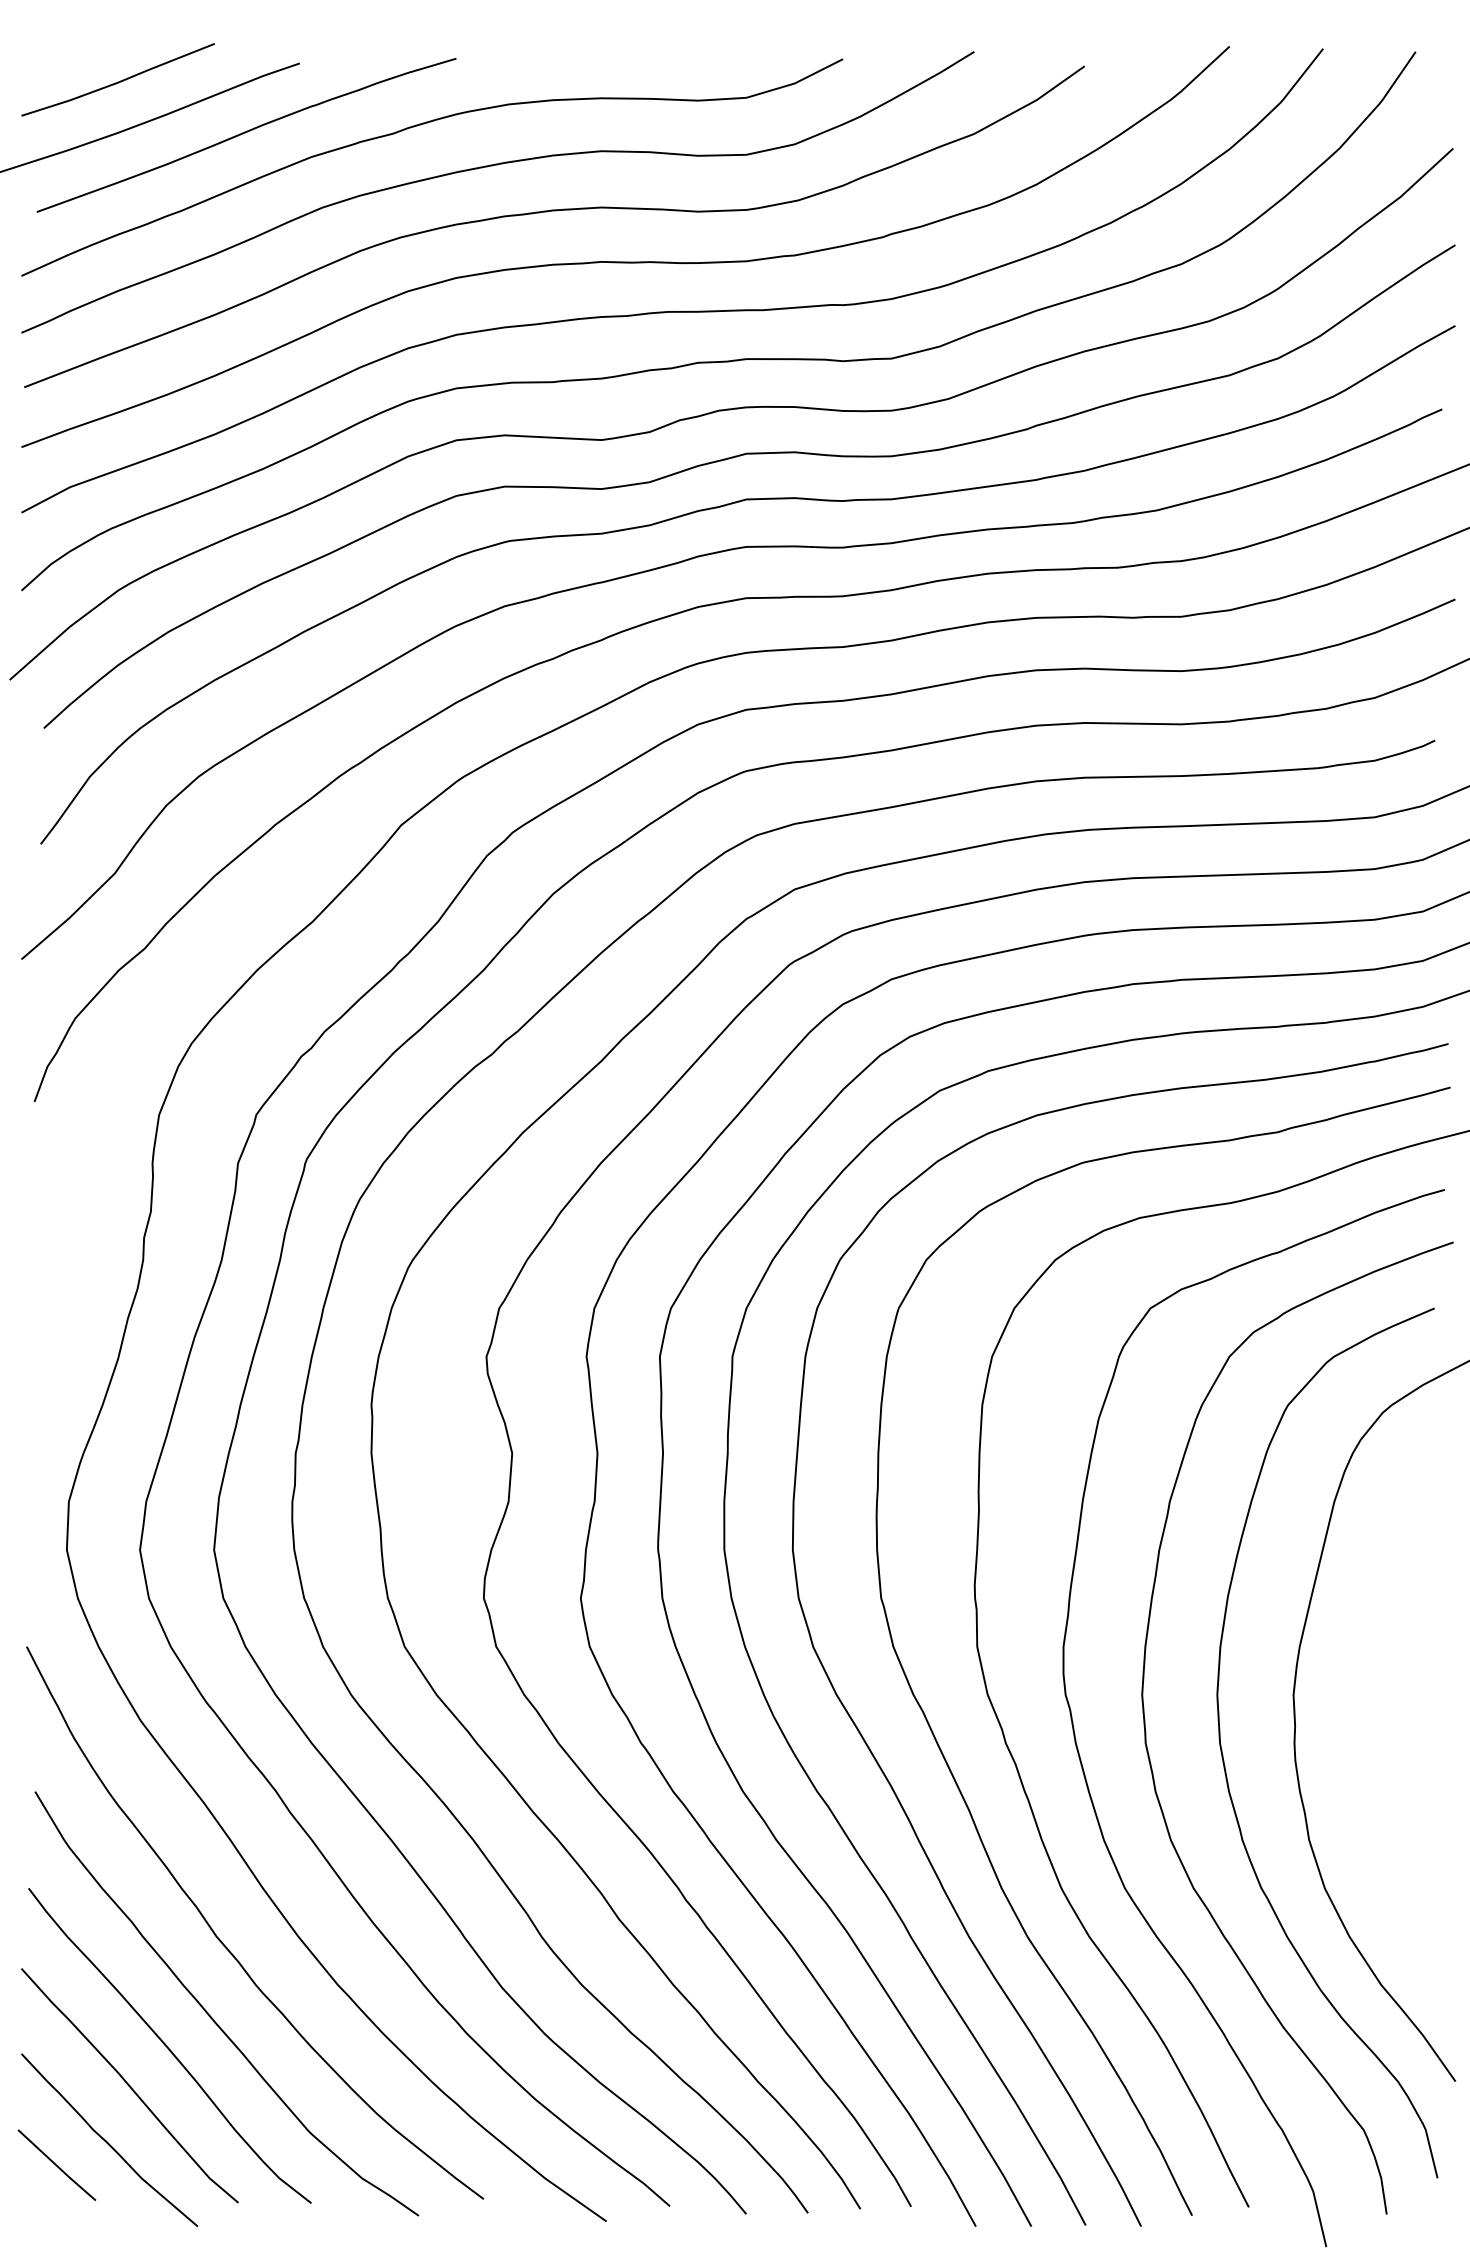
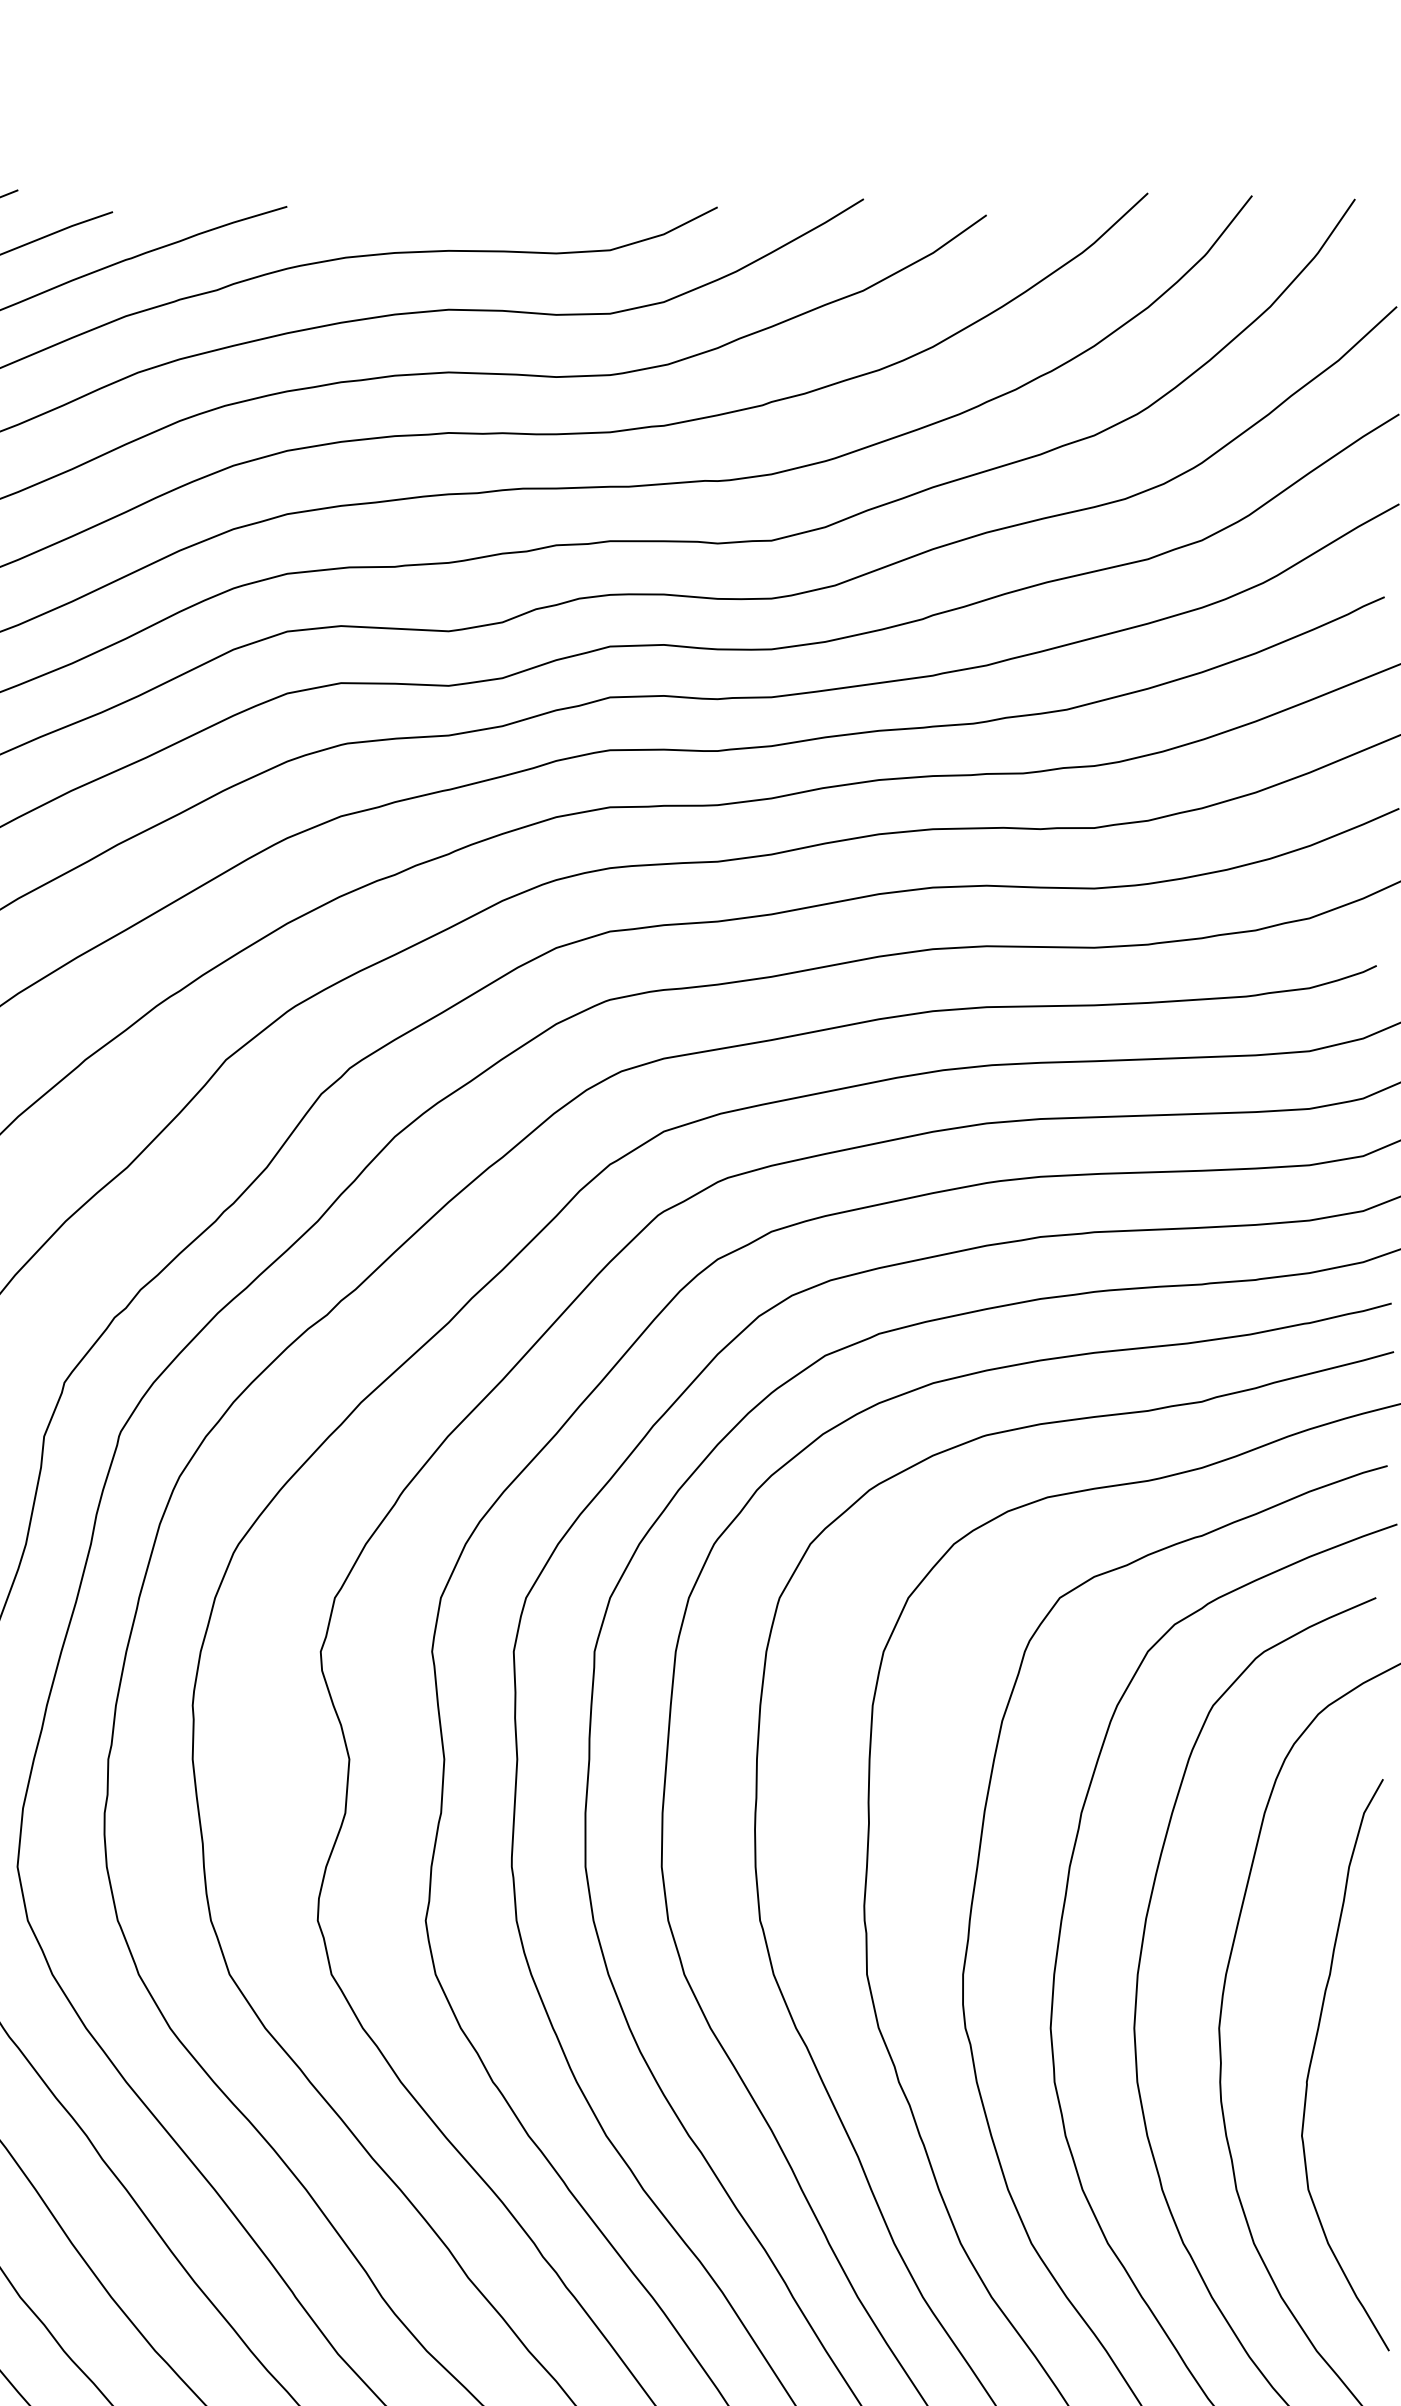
curve: (1378, 1719) -> (1313, 2055), added

